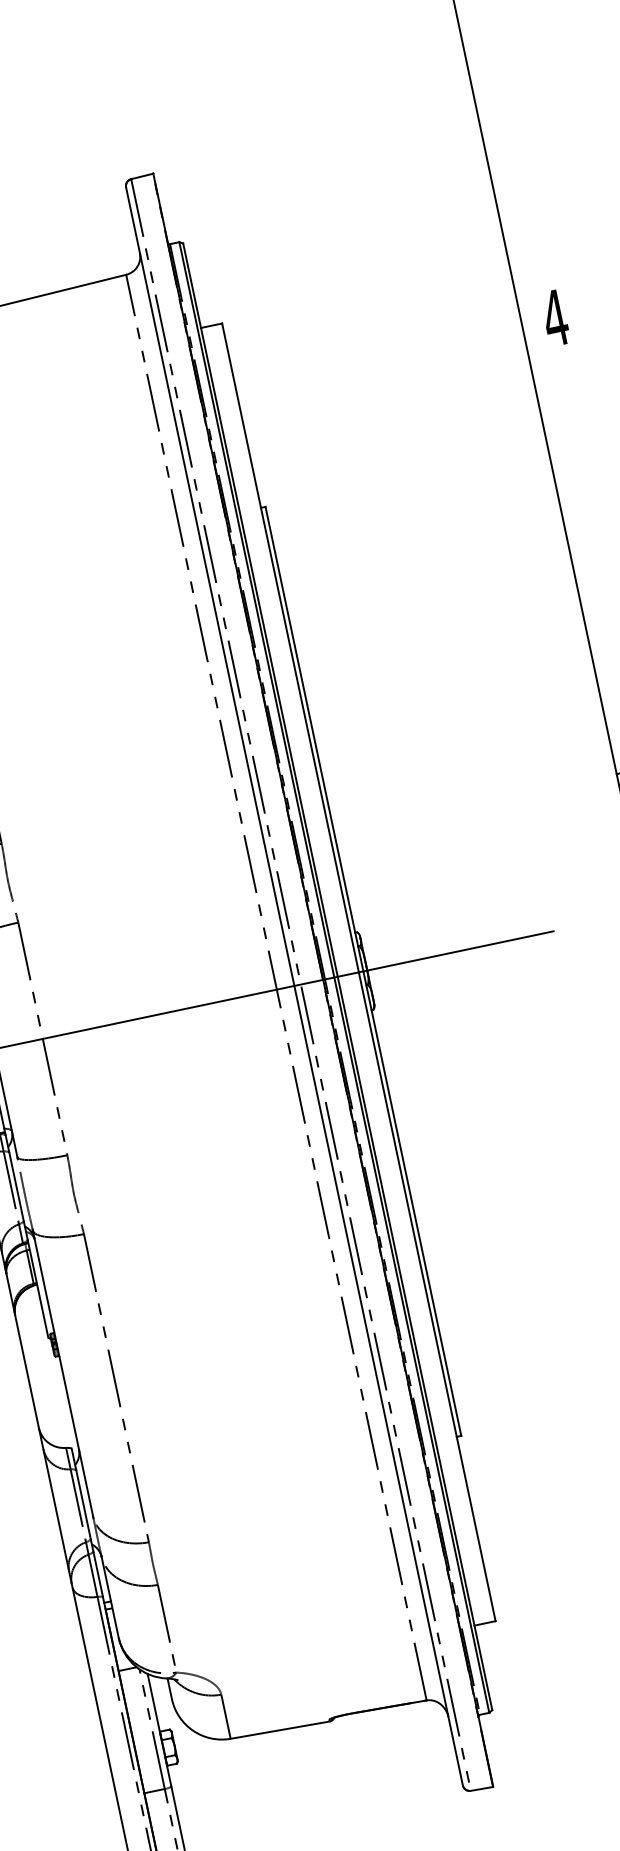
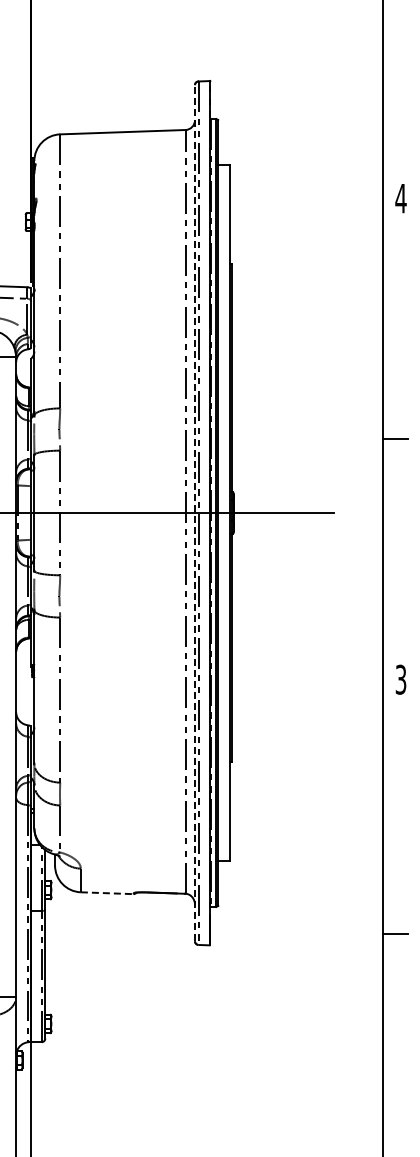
line: (293, 985) -> (194, 512), solid -> dashed
line: (280, 1730) -> (107, 893), solid -> dashed

